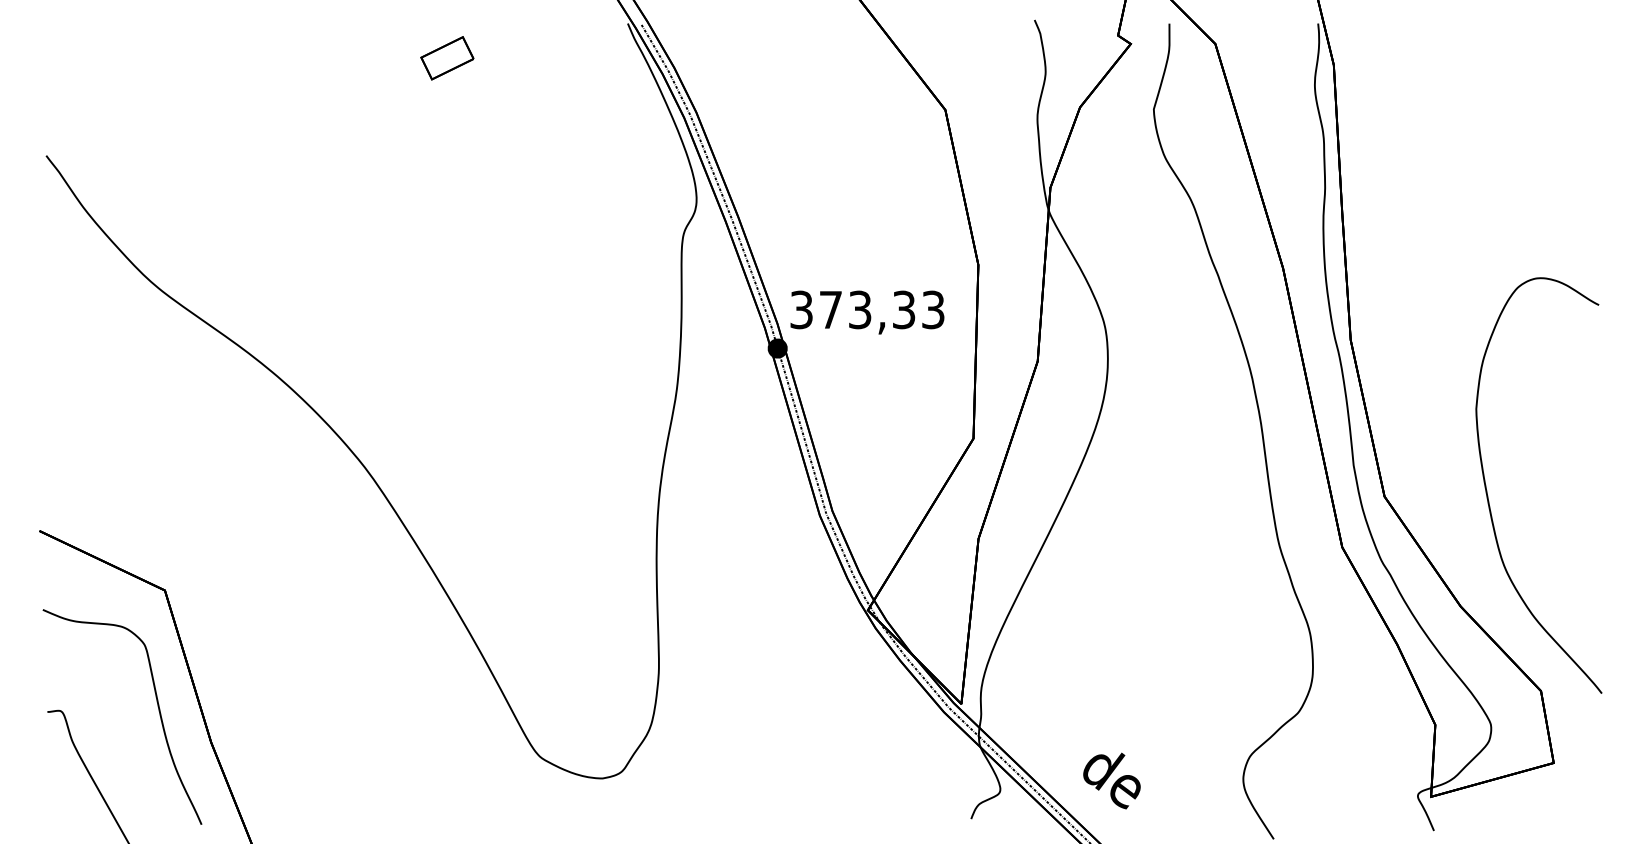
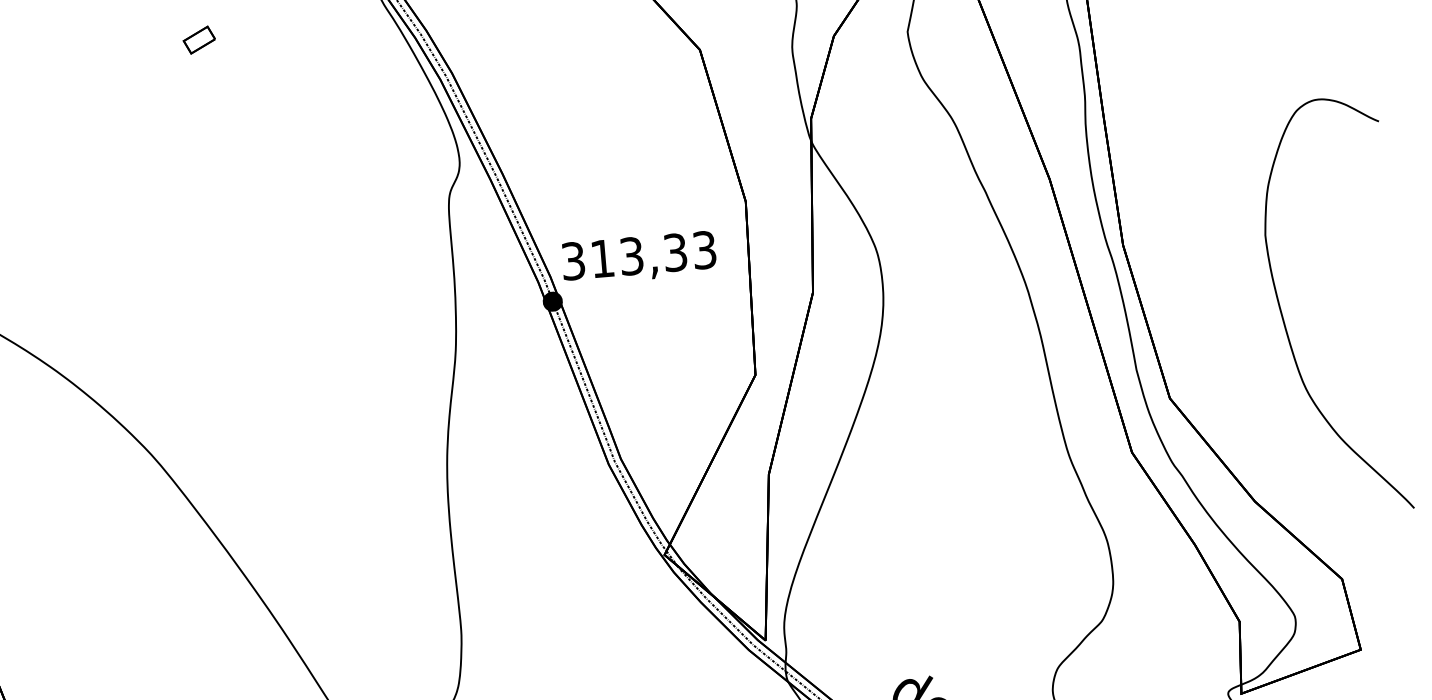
part: (447, 58) -> (199, 40), size x0.6
text: (830, 309) -> (602, 258), 373,33 -> 313,33
part: (1488, 495) -> (1284, 320), moved

